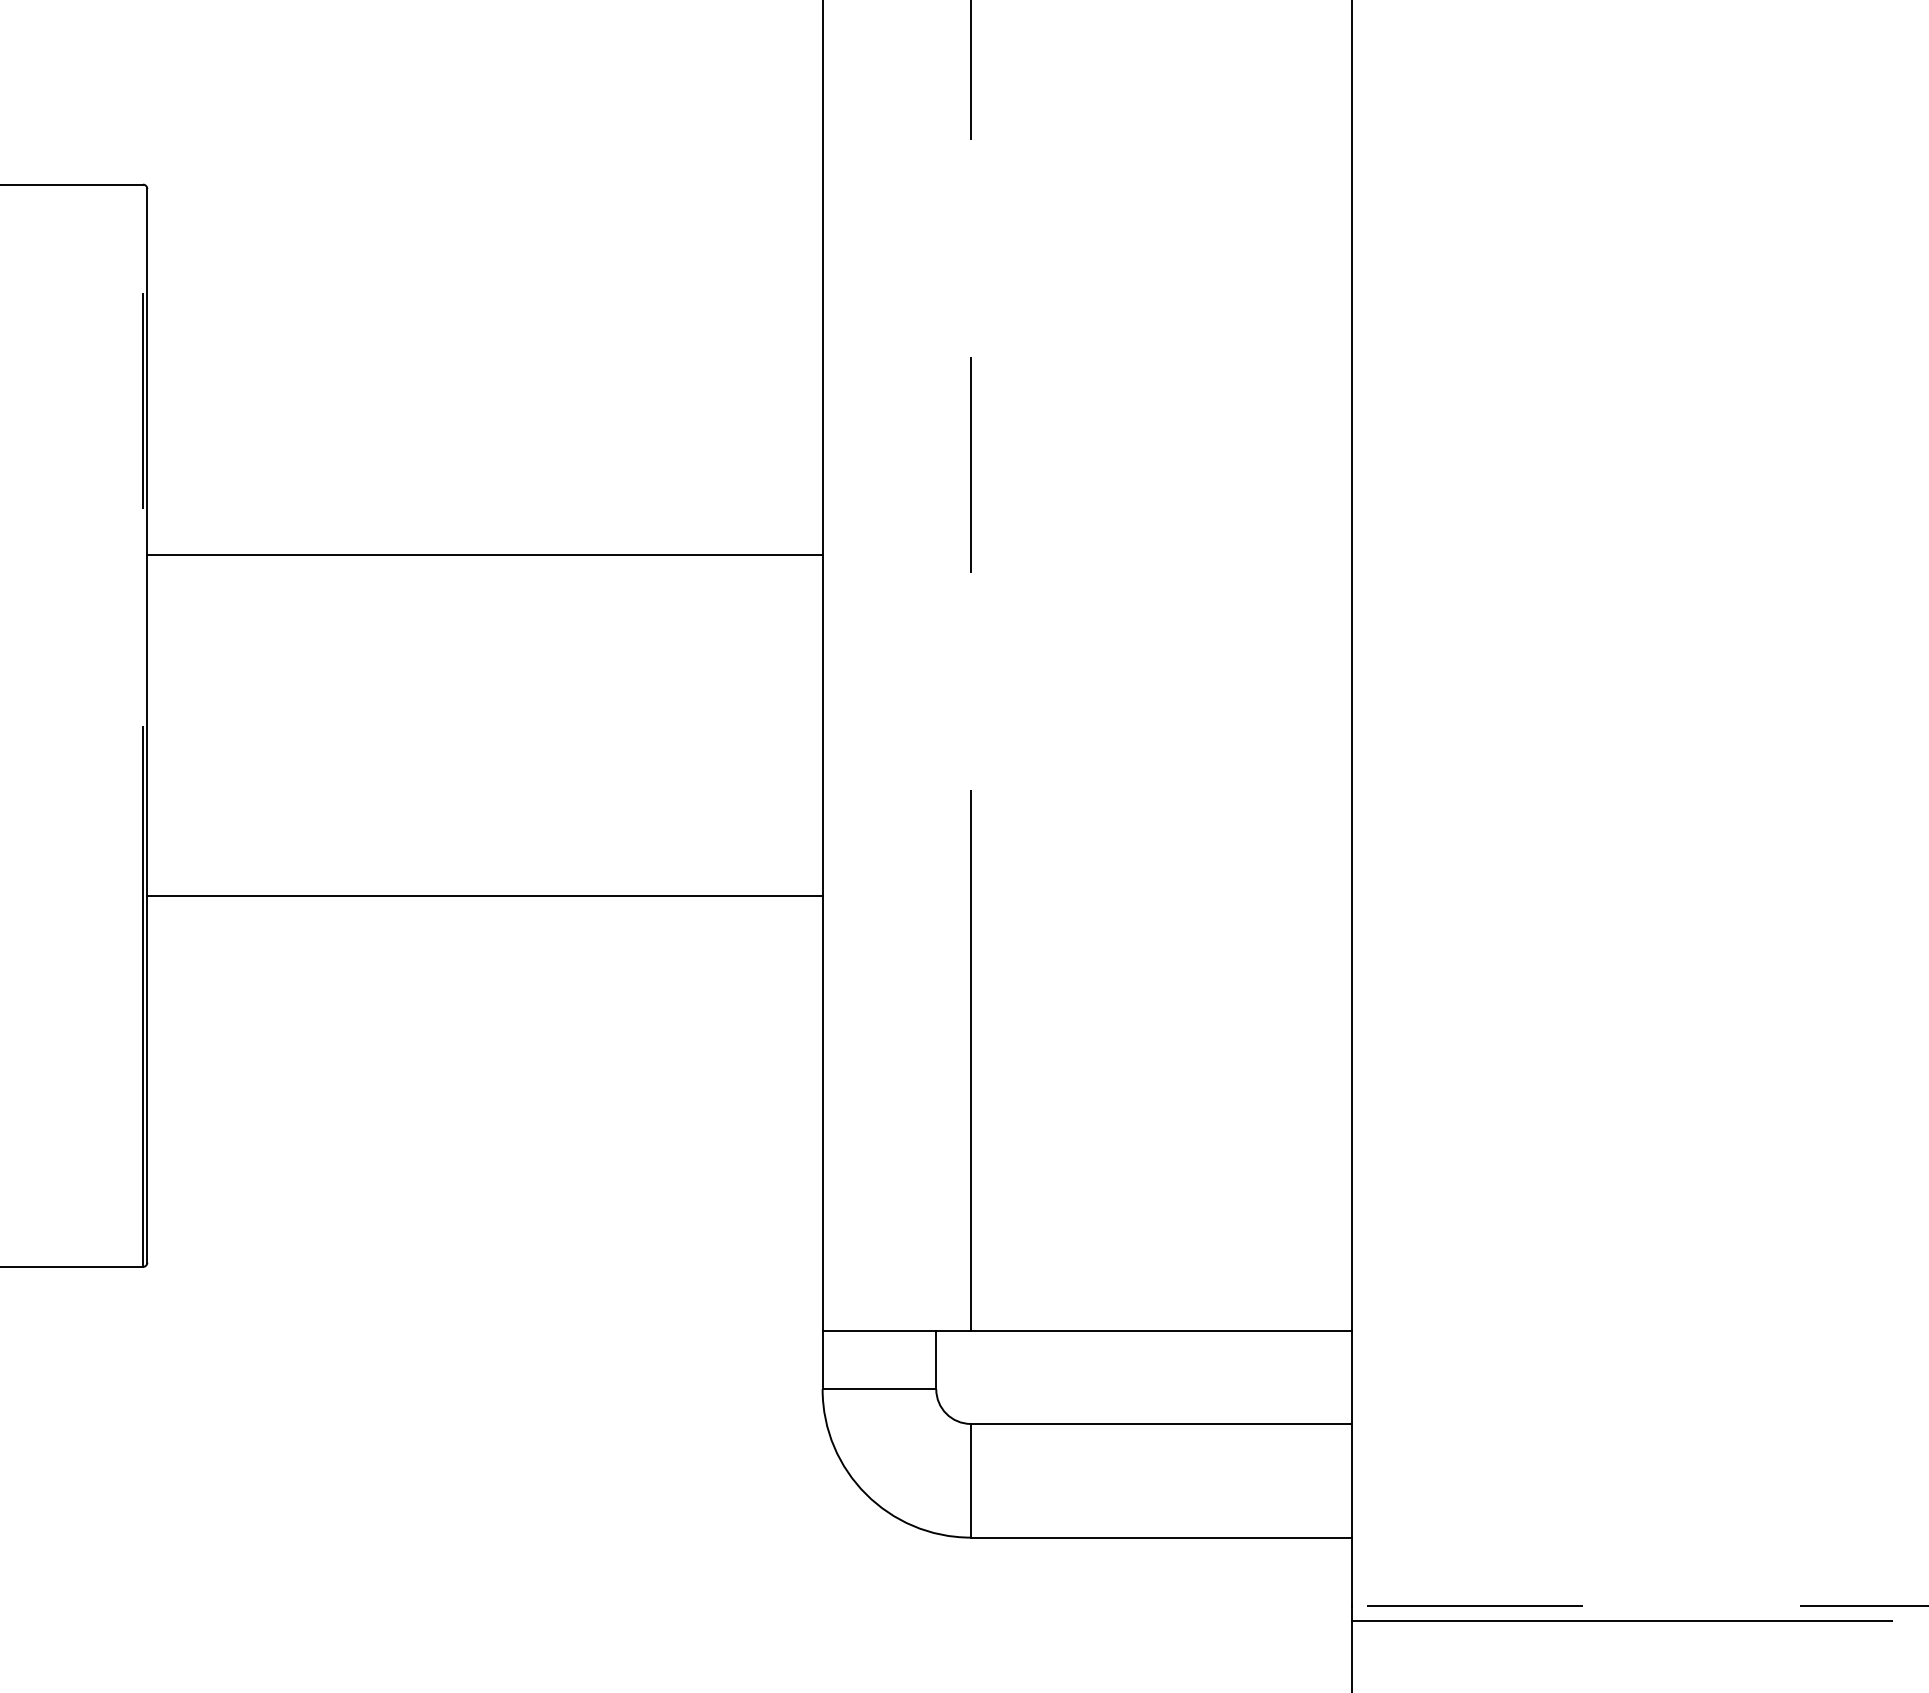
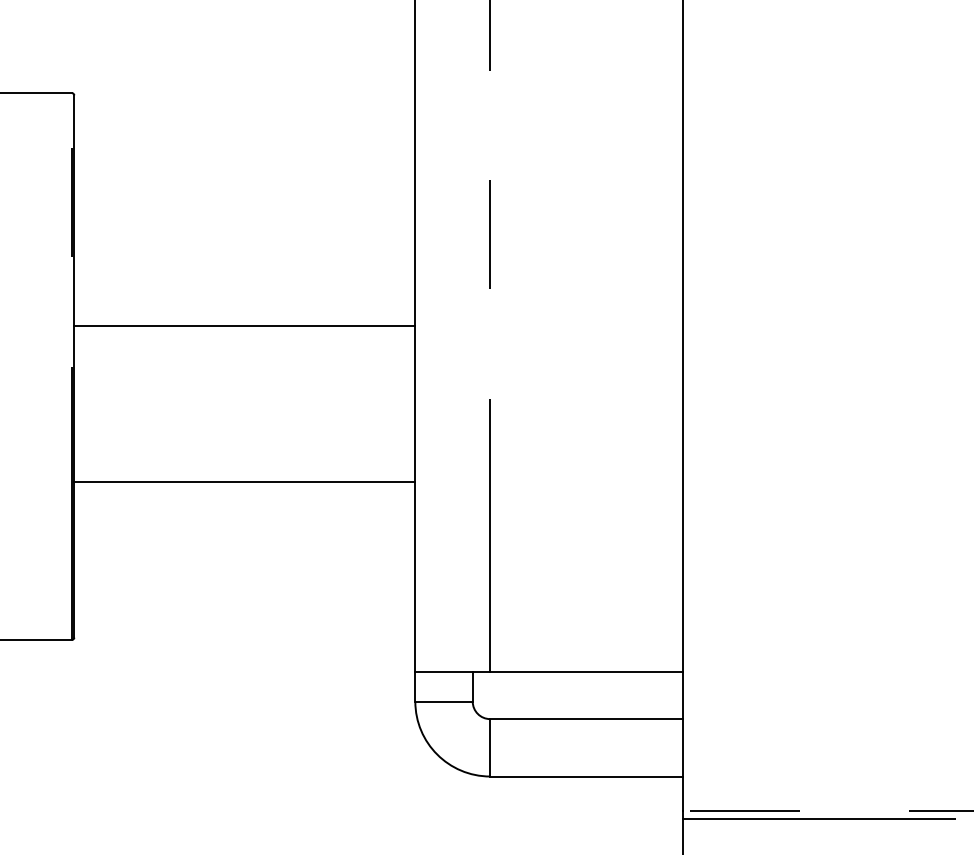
line: (484, 555) -> (244, 326), moved
line: (484, 896) -> (244, 481), moved

